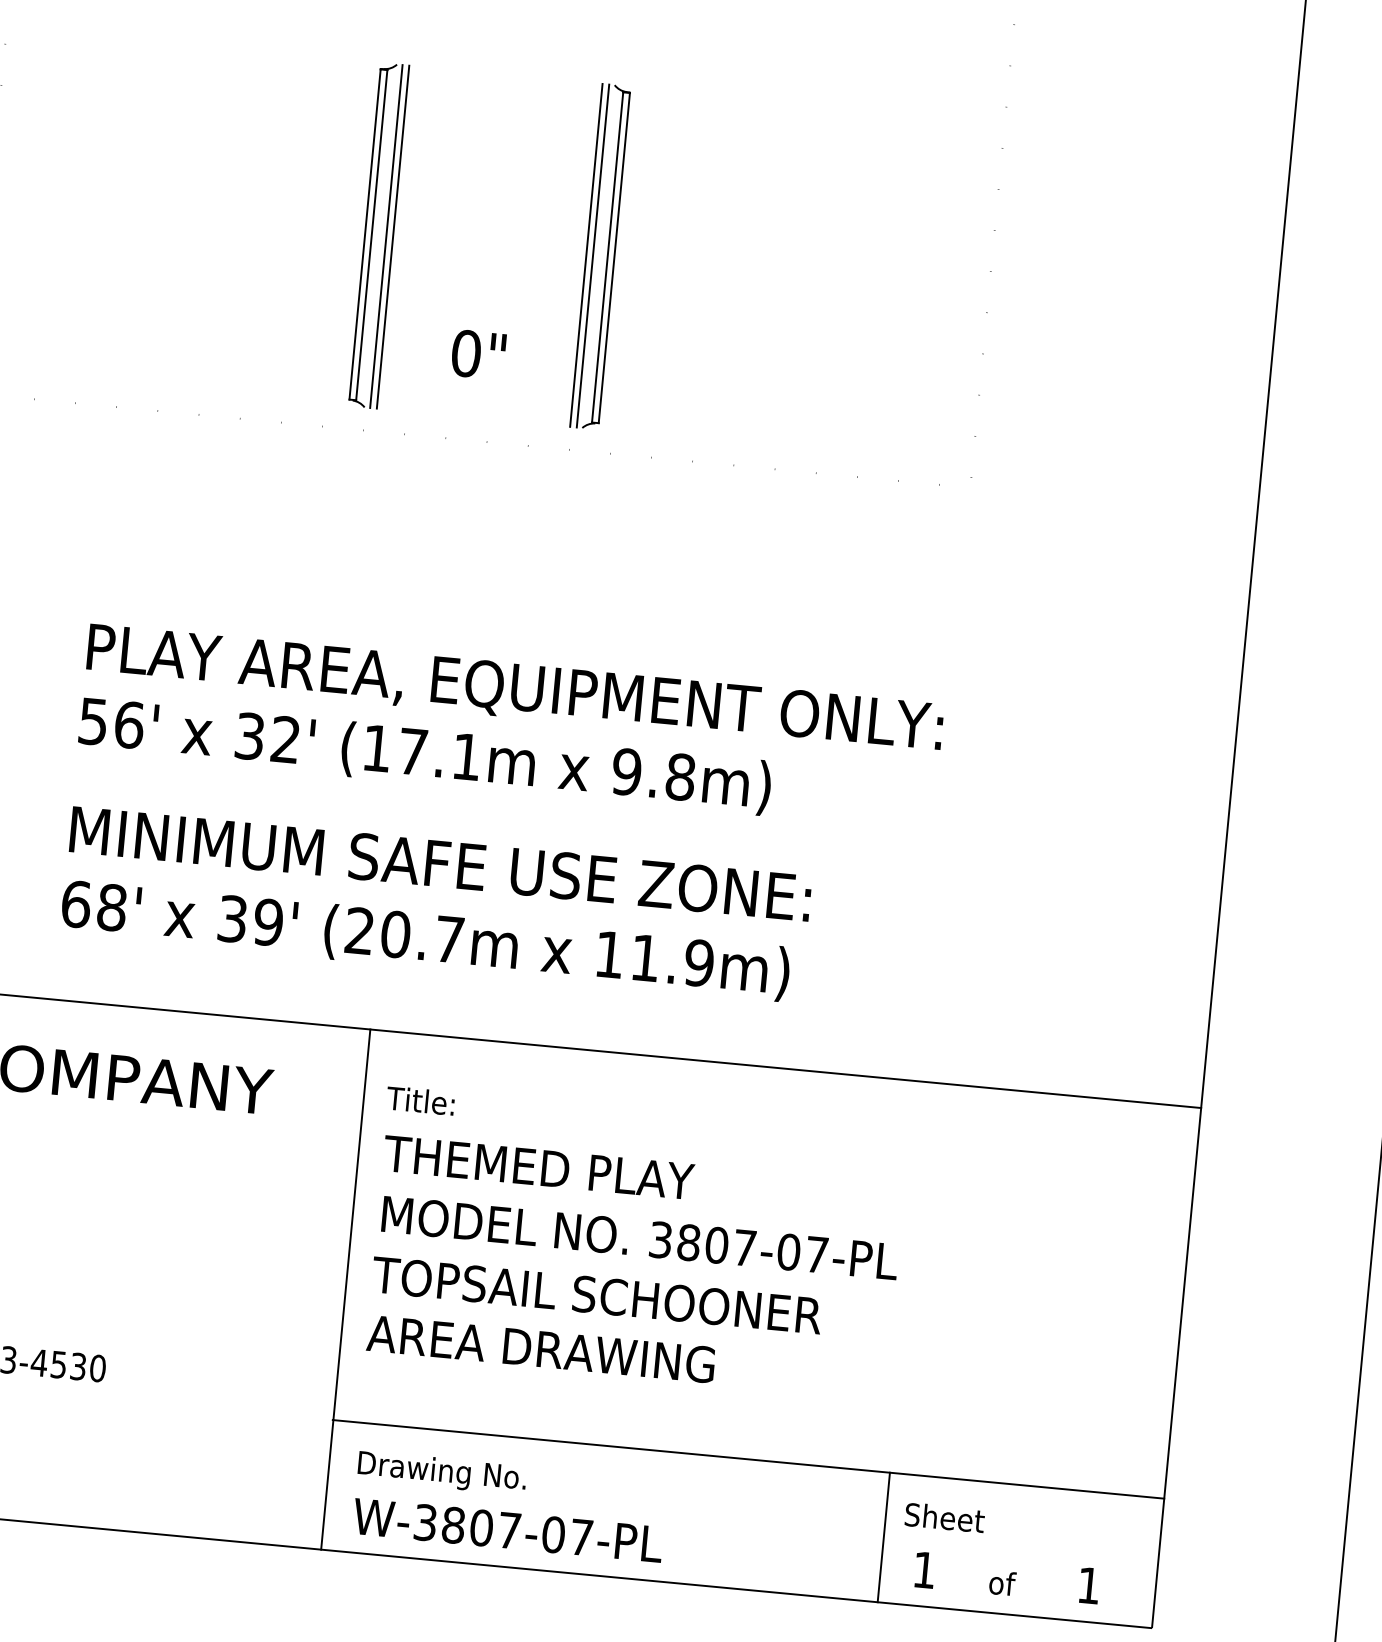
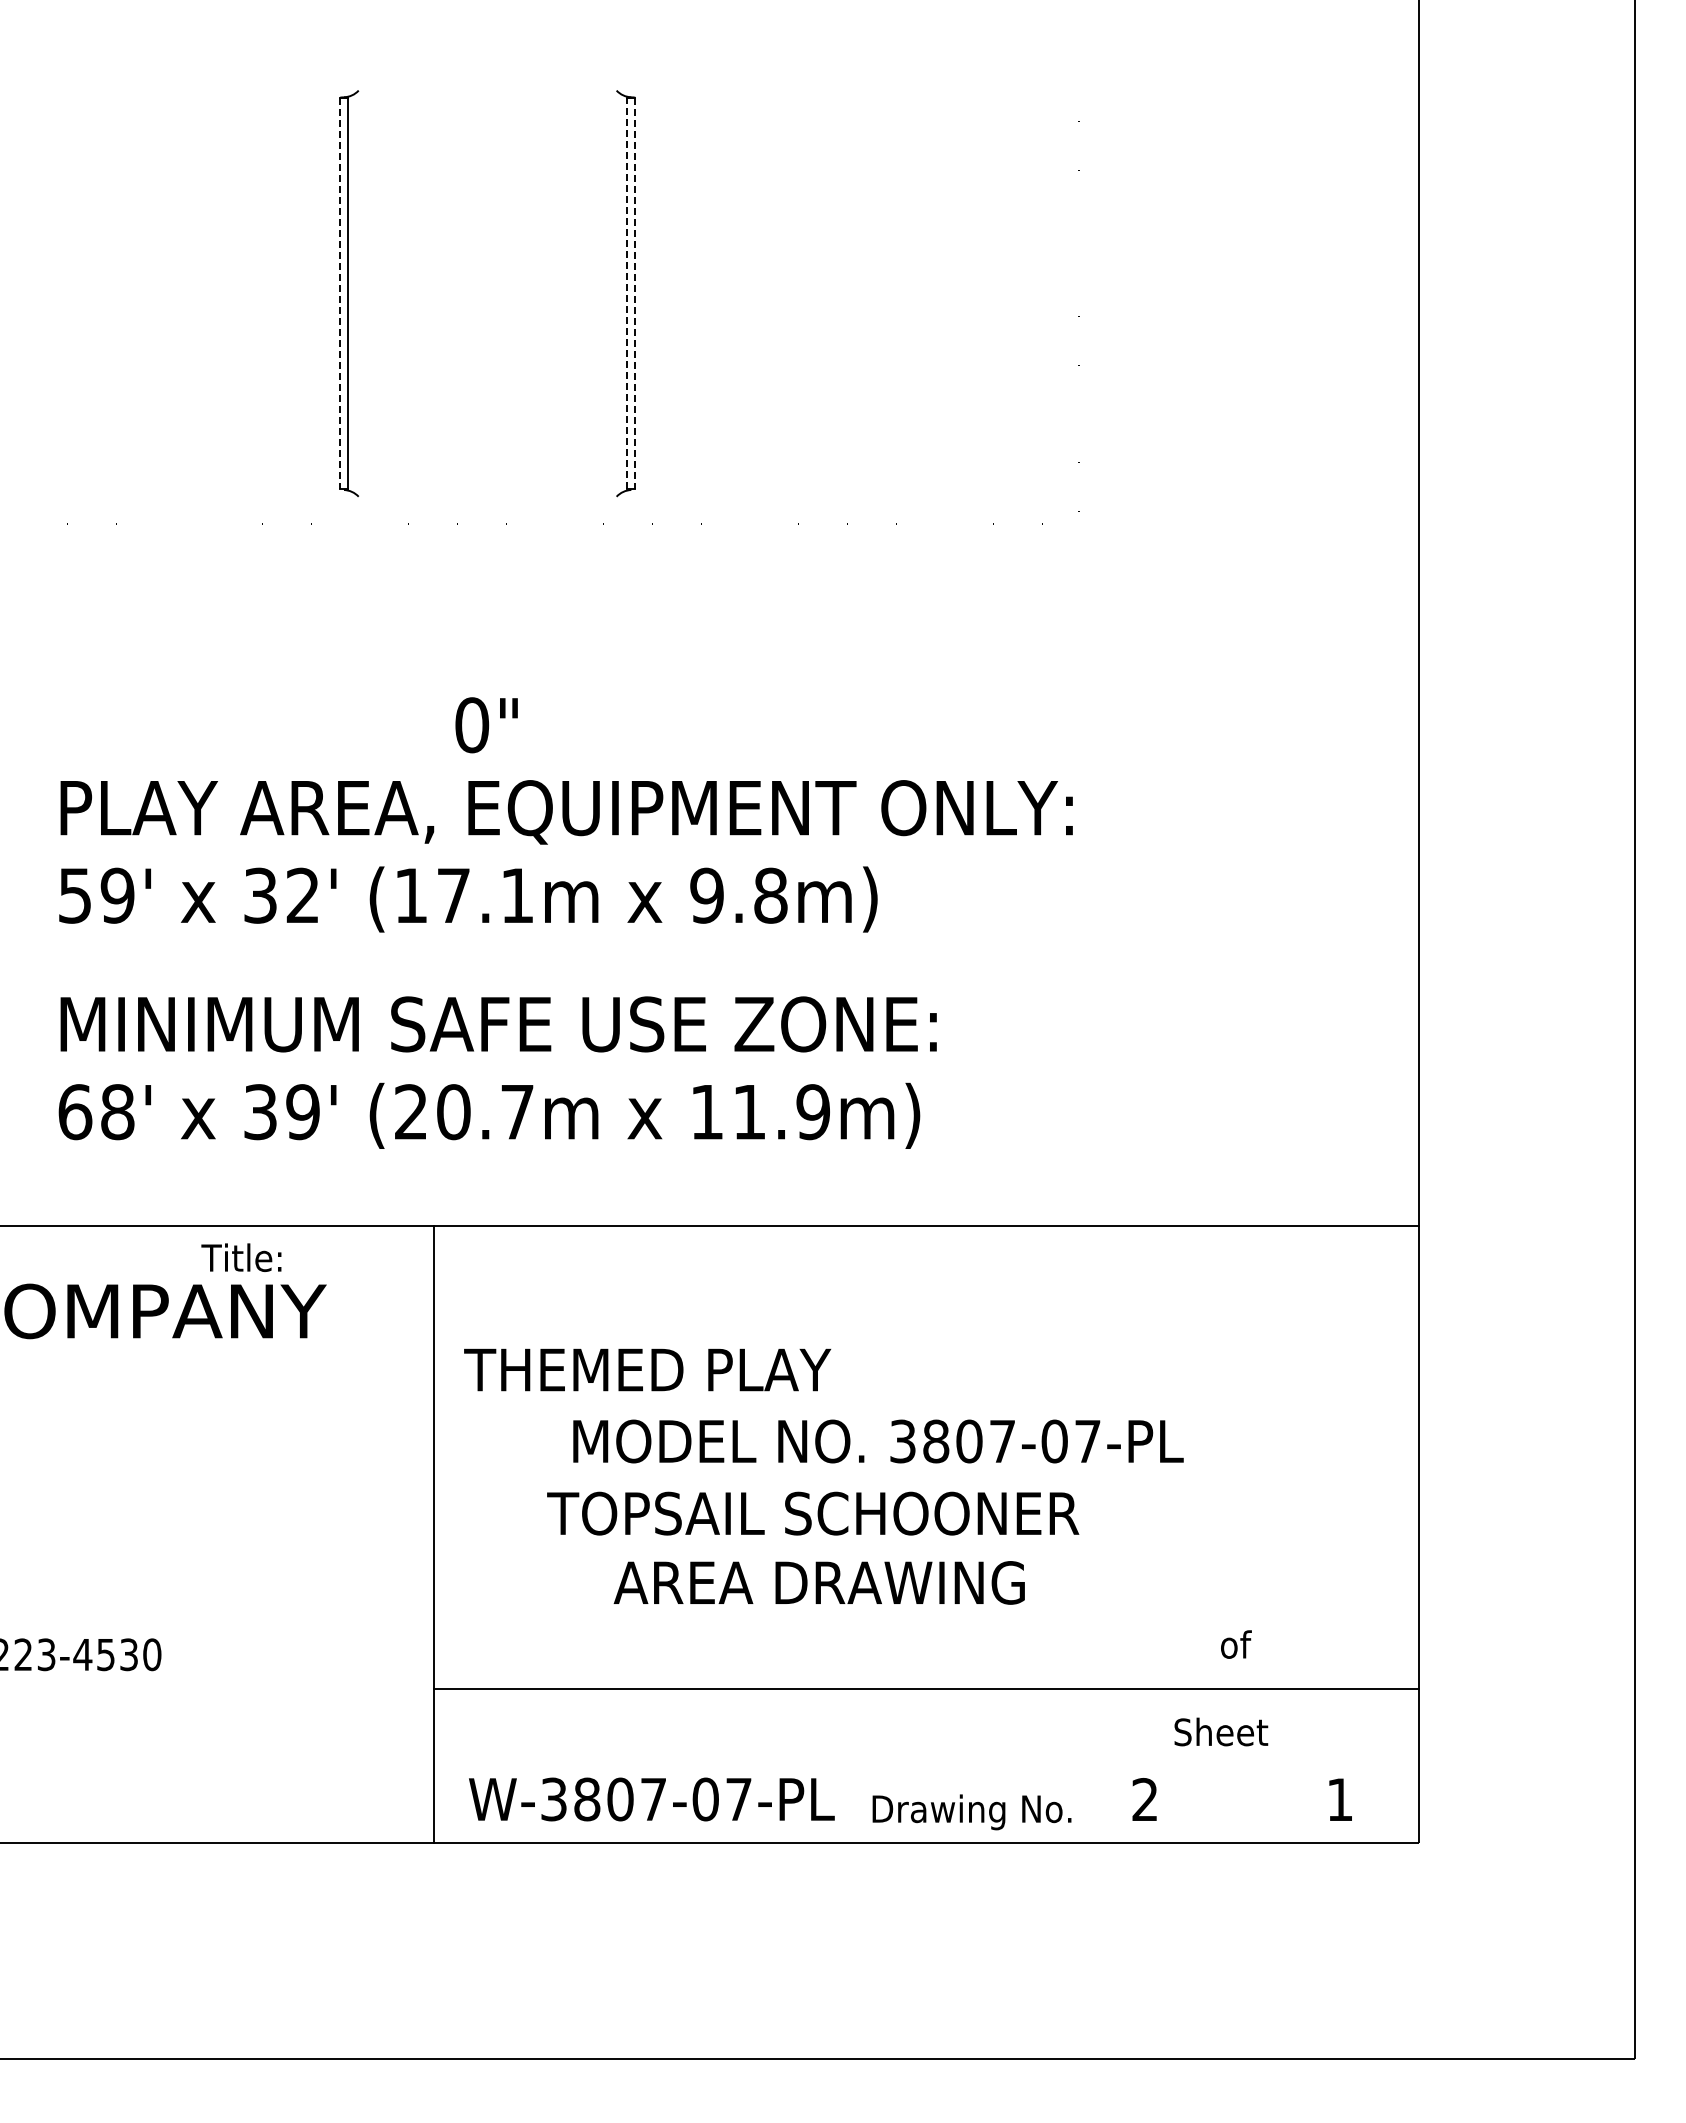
line: (365, 234) -> (340, 293), solid -> dashed
line: (386, 236) -> (365, 293), removed
line: (393, 237) -> (373, 293), removed
line: (586, 255) -> (602, 293), removed
line: (593, 255) -> (610, 293), removed
line: (607, 257) -> (627, 293), solid -> dashed
line: (614, 257) -> (635, 293), solid -> dashed
text: (478, 354) -> (486, 725), moved
text: (129, 724) -> (117, 895), 56' -> 59'
text: (420, 1100) -> (241, 1257), moved
text: (640, 1238) -> (878, 1441), moved
text: (597, 1295) -> (813, 1513), moved
text: (540, 1348) -> (818, 1582), moved
text: (441, 1473) -> (971, 1812), moved
text: (945, 1517) -> (1221, 1731), moved
line: (883, 1537) -> (1093, 1765), removed
text: (924, 1569) -> (1144, 1798), 1 -> 2
text: (1002, 1583) -> (1236, 1644), moved

